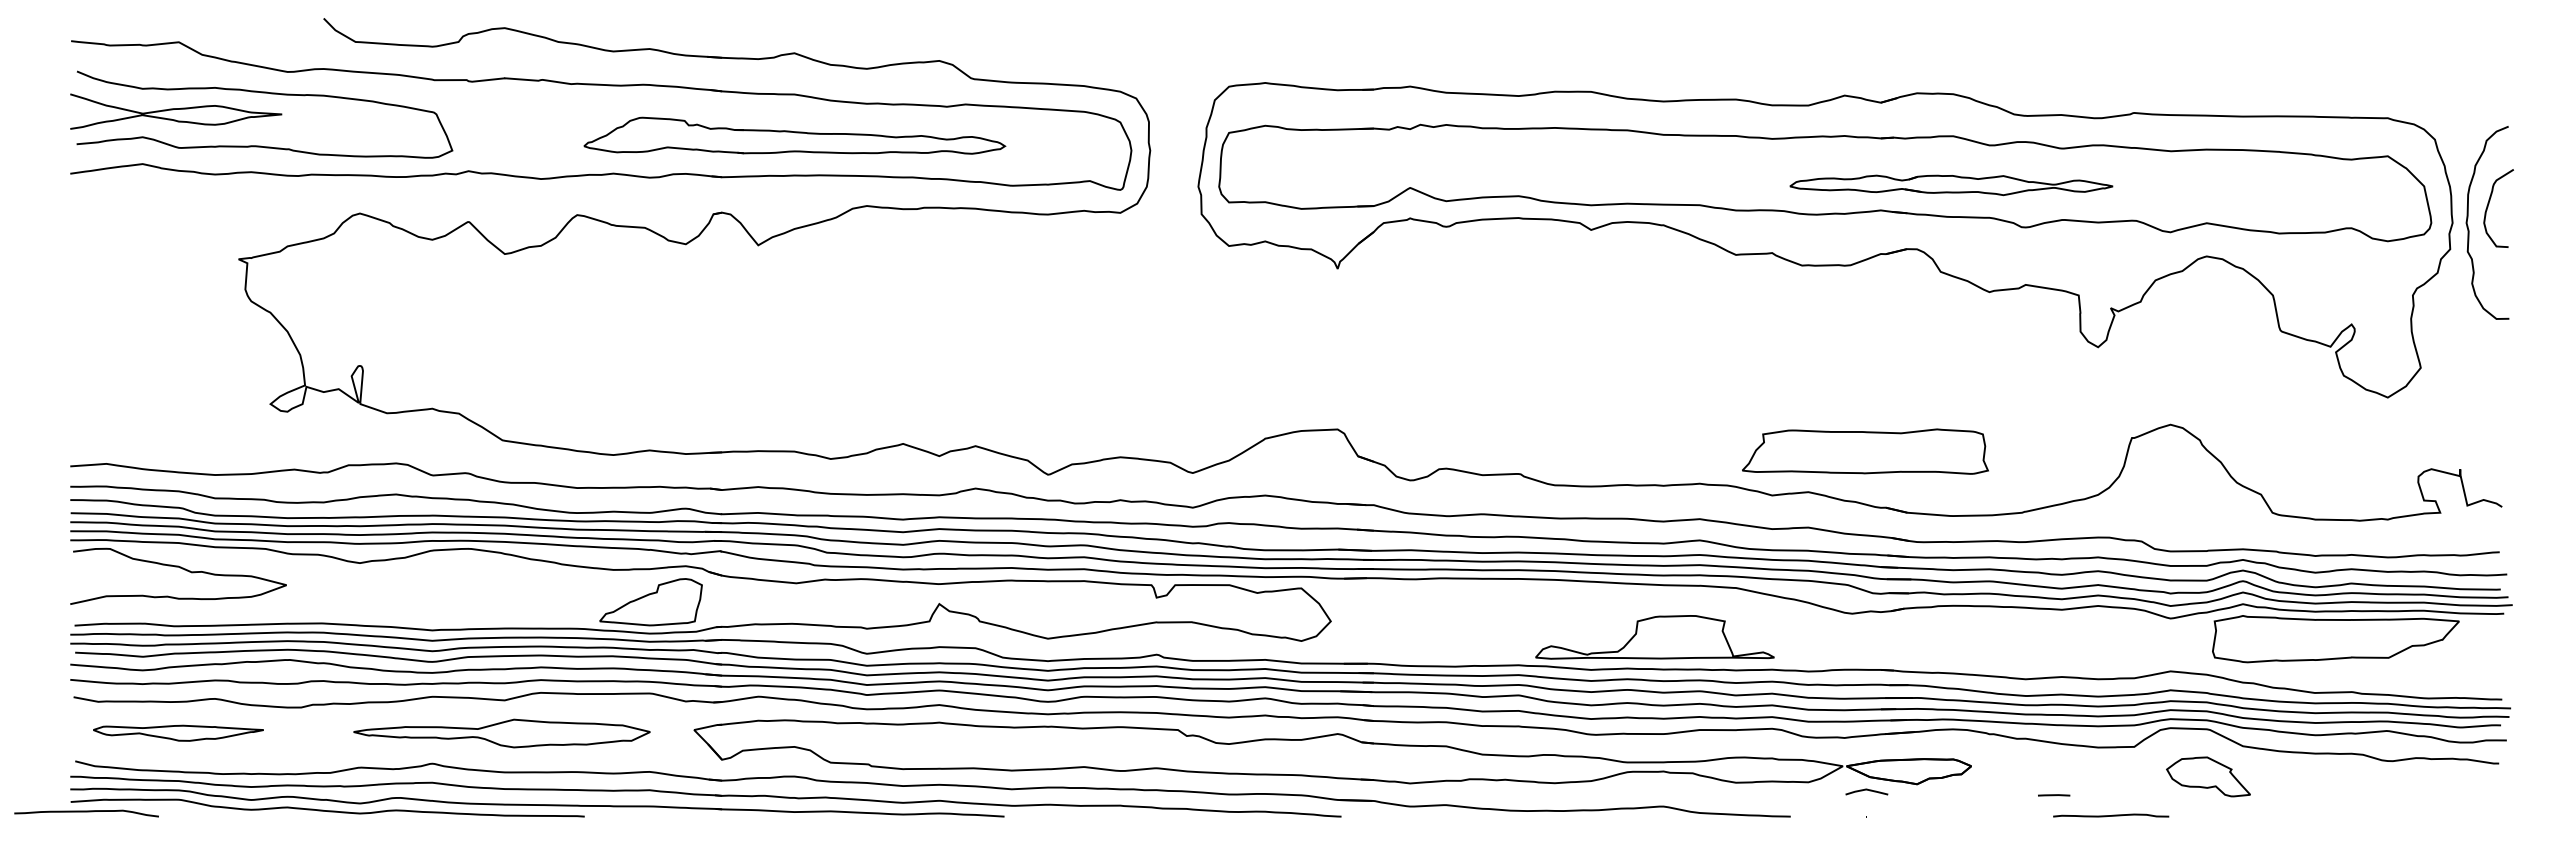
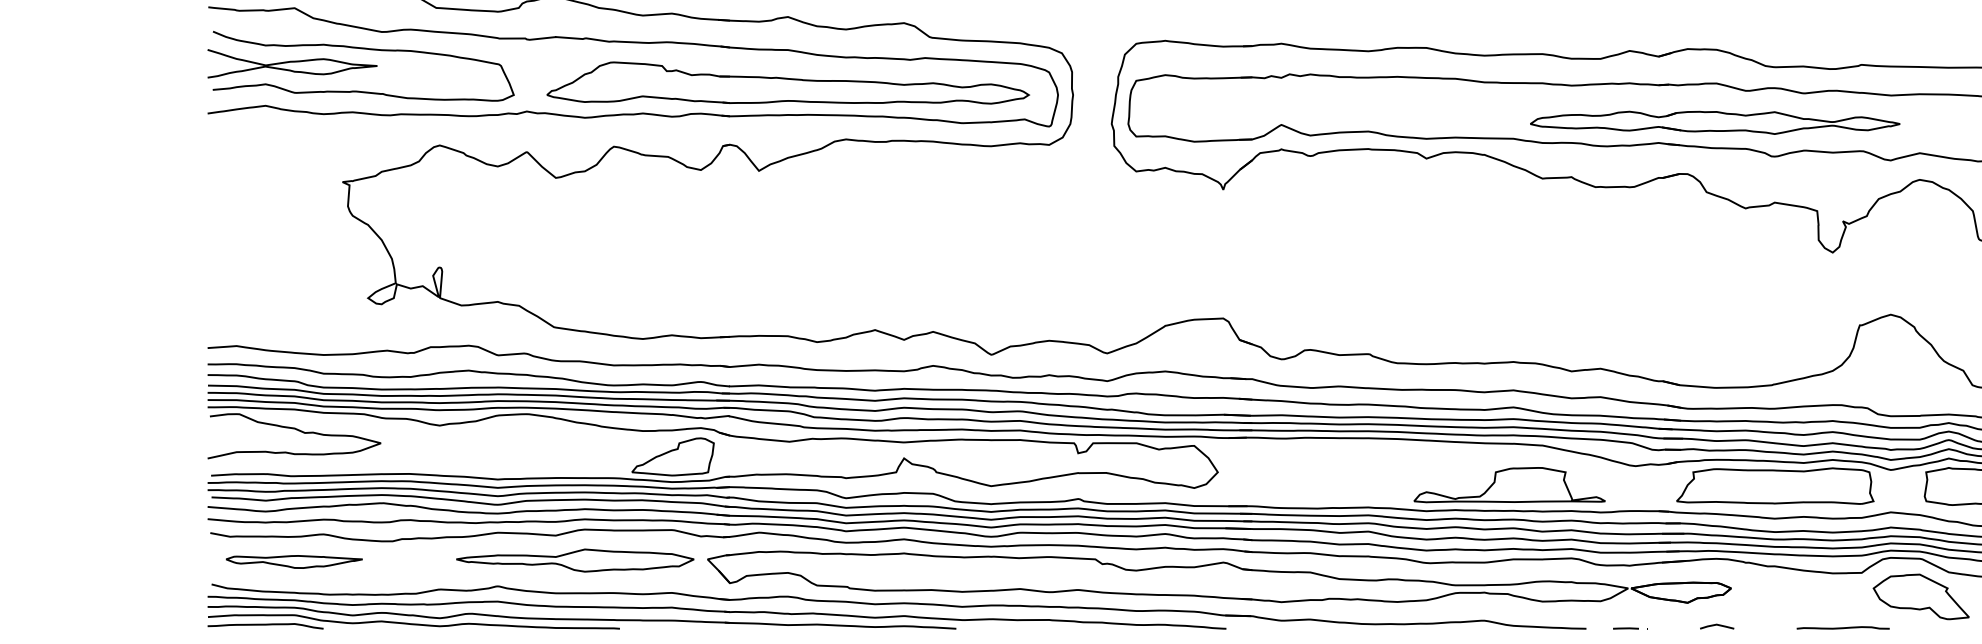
part: (794, 135) -> (788, 82), size x1.43
part: (1951, 185) -> (1715, 122), size x1.43
part: (1865, 451) -> (1775, 486), moved
part: (1654, 637) -> (1509, 485), moved
part: (501, 733) -> (574, 560), moved
part: (2208, 776) -> (1921, 596), size x1.43
line: (1866, 790) -> (1716, 625), moved
line: (2054, 795) -> (1626, 628), moved
curve: (86, 812) -> (265, 625), moved

